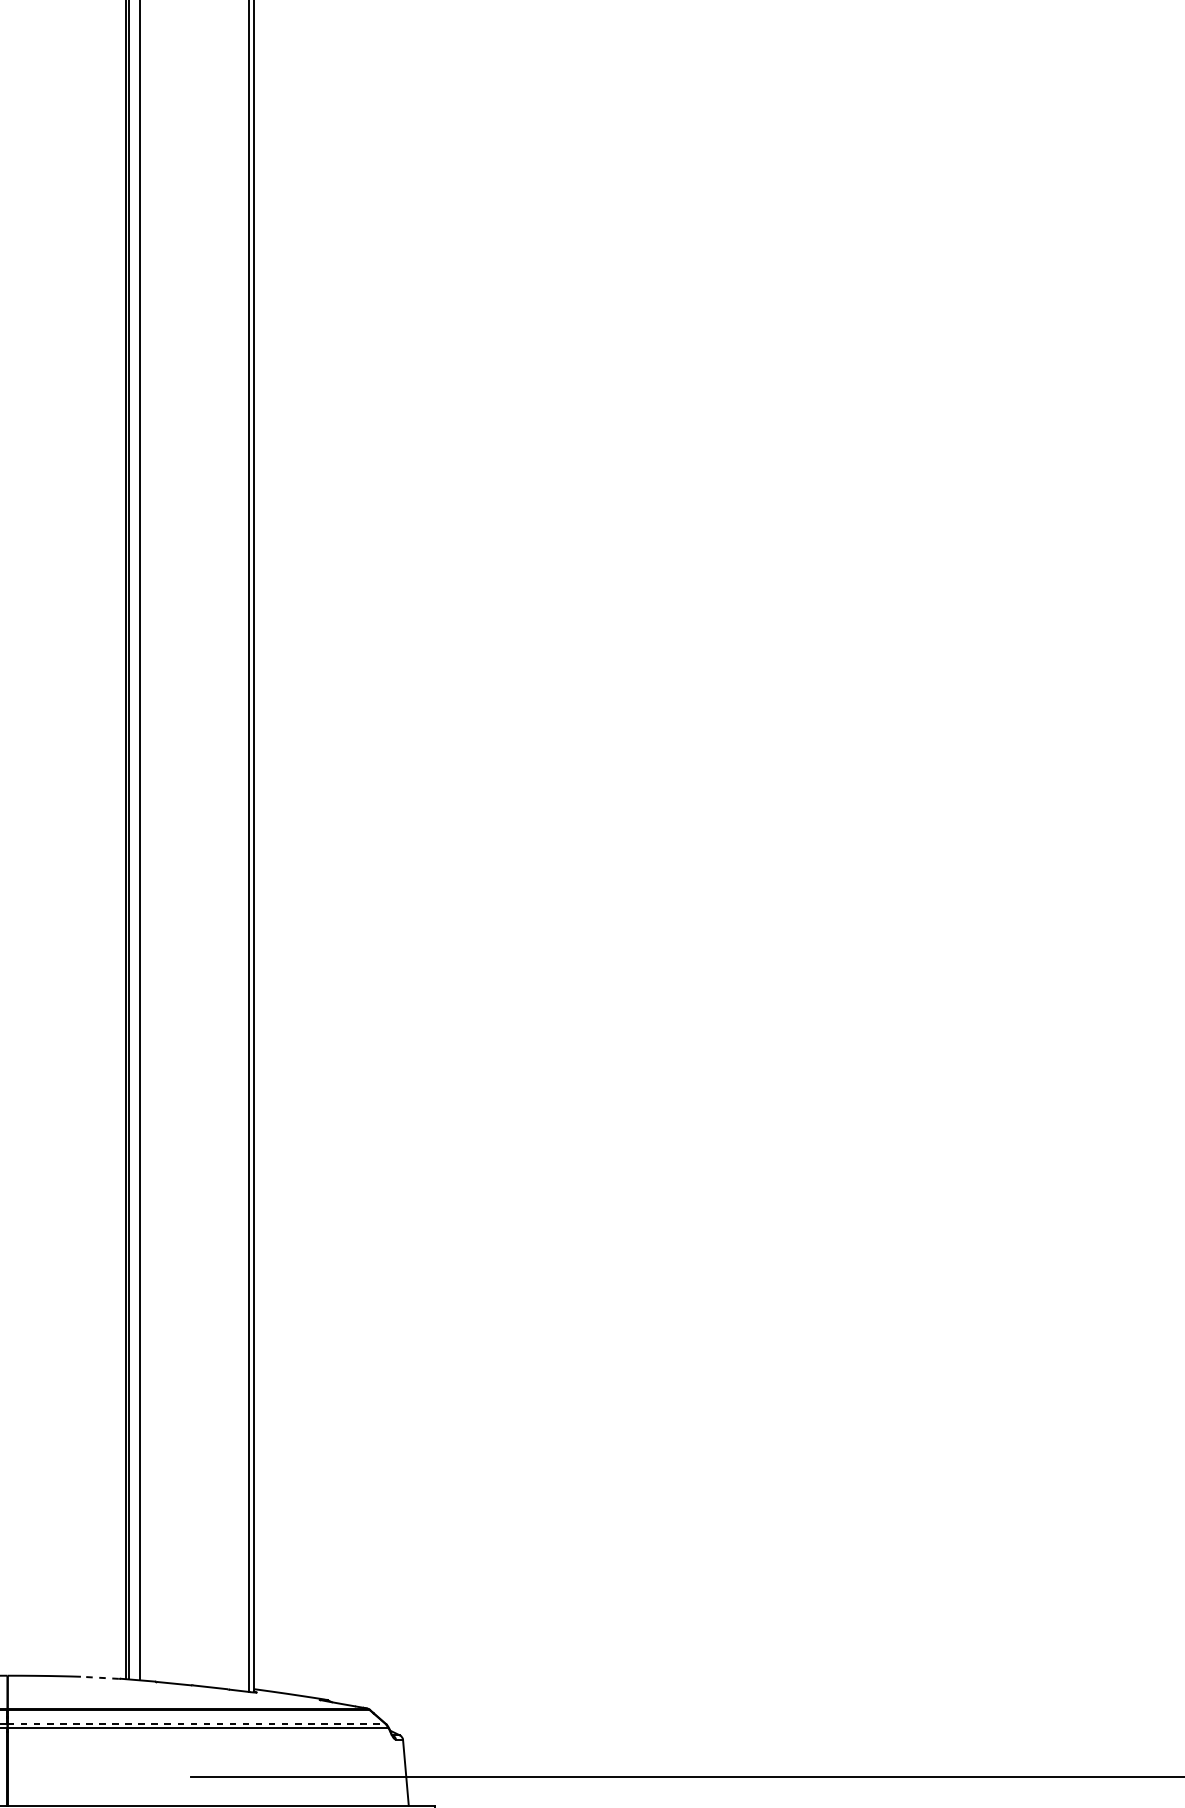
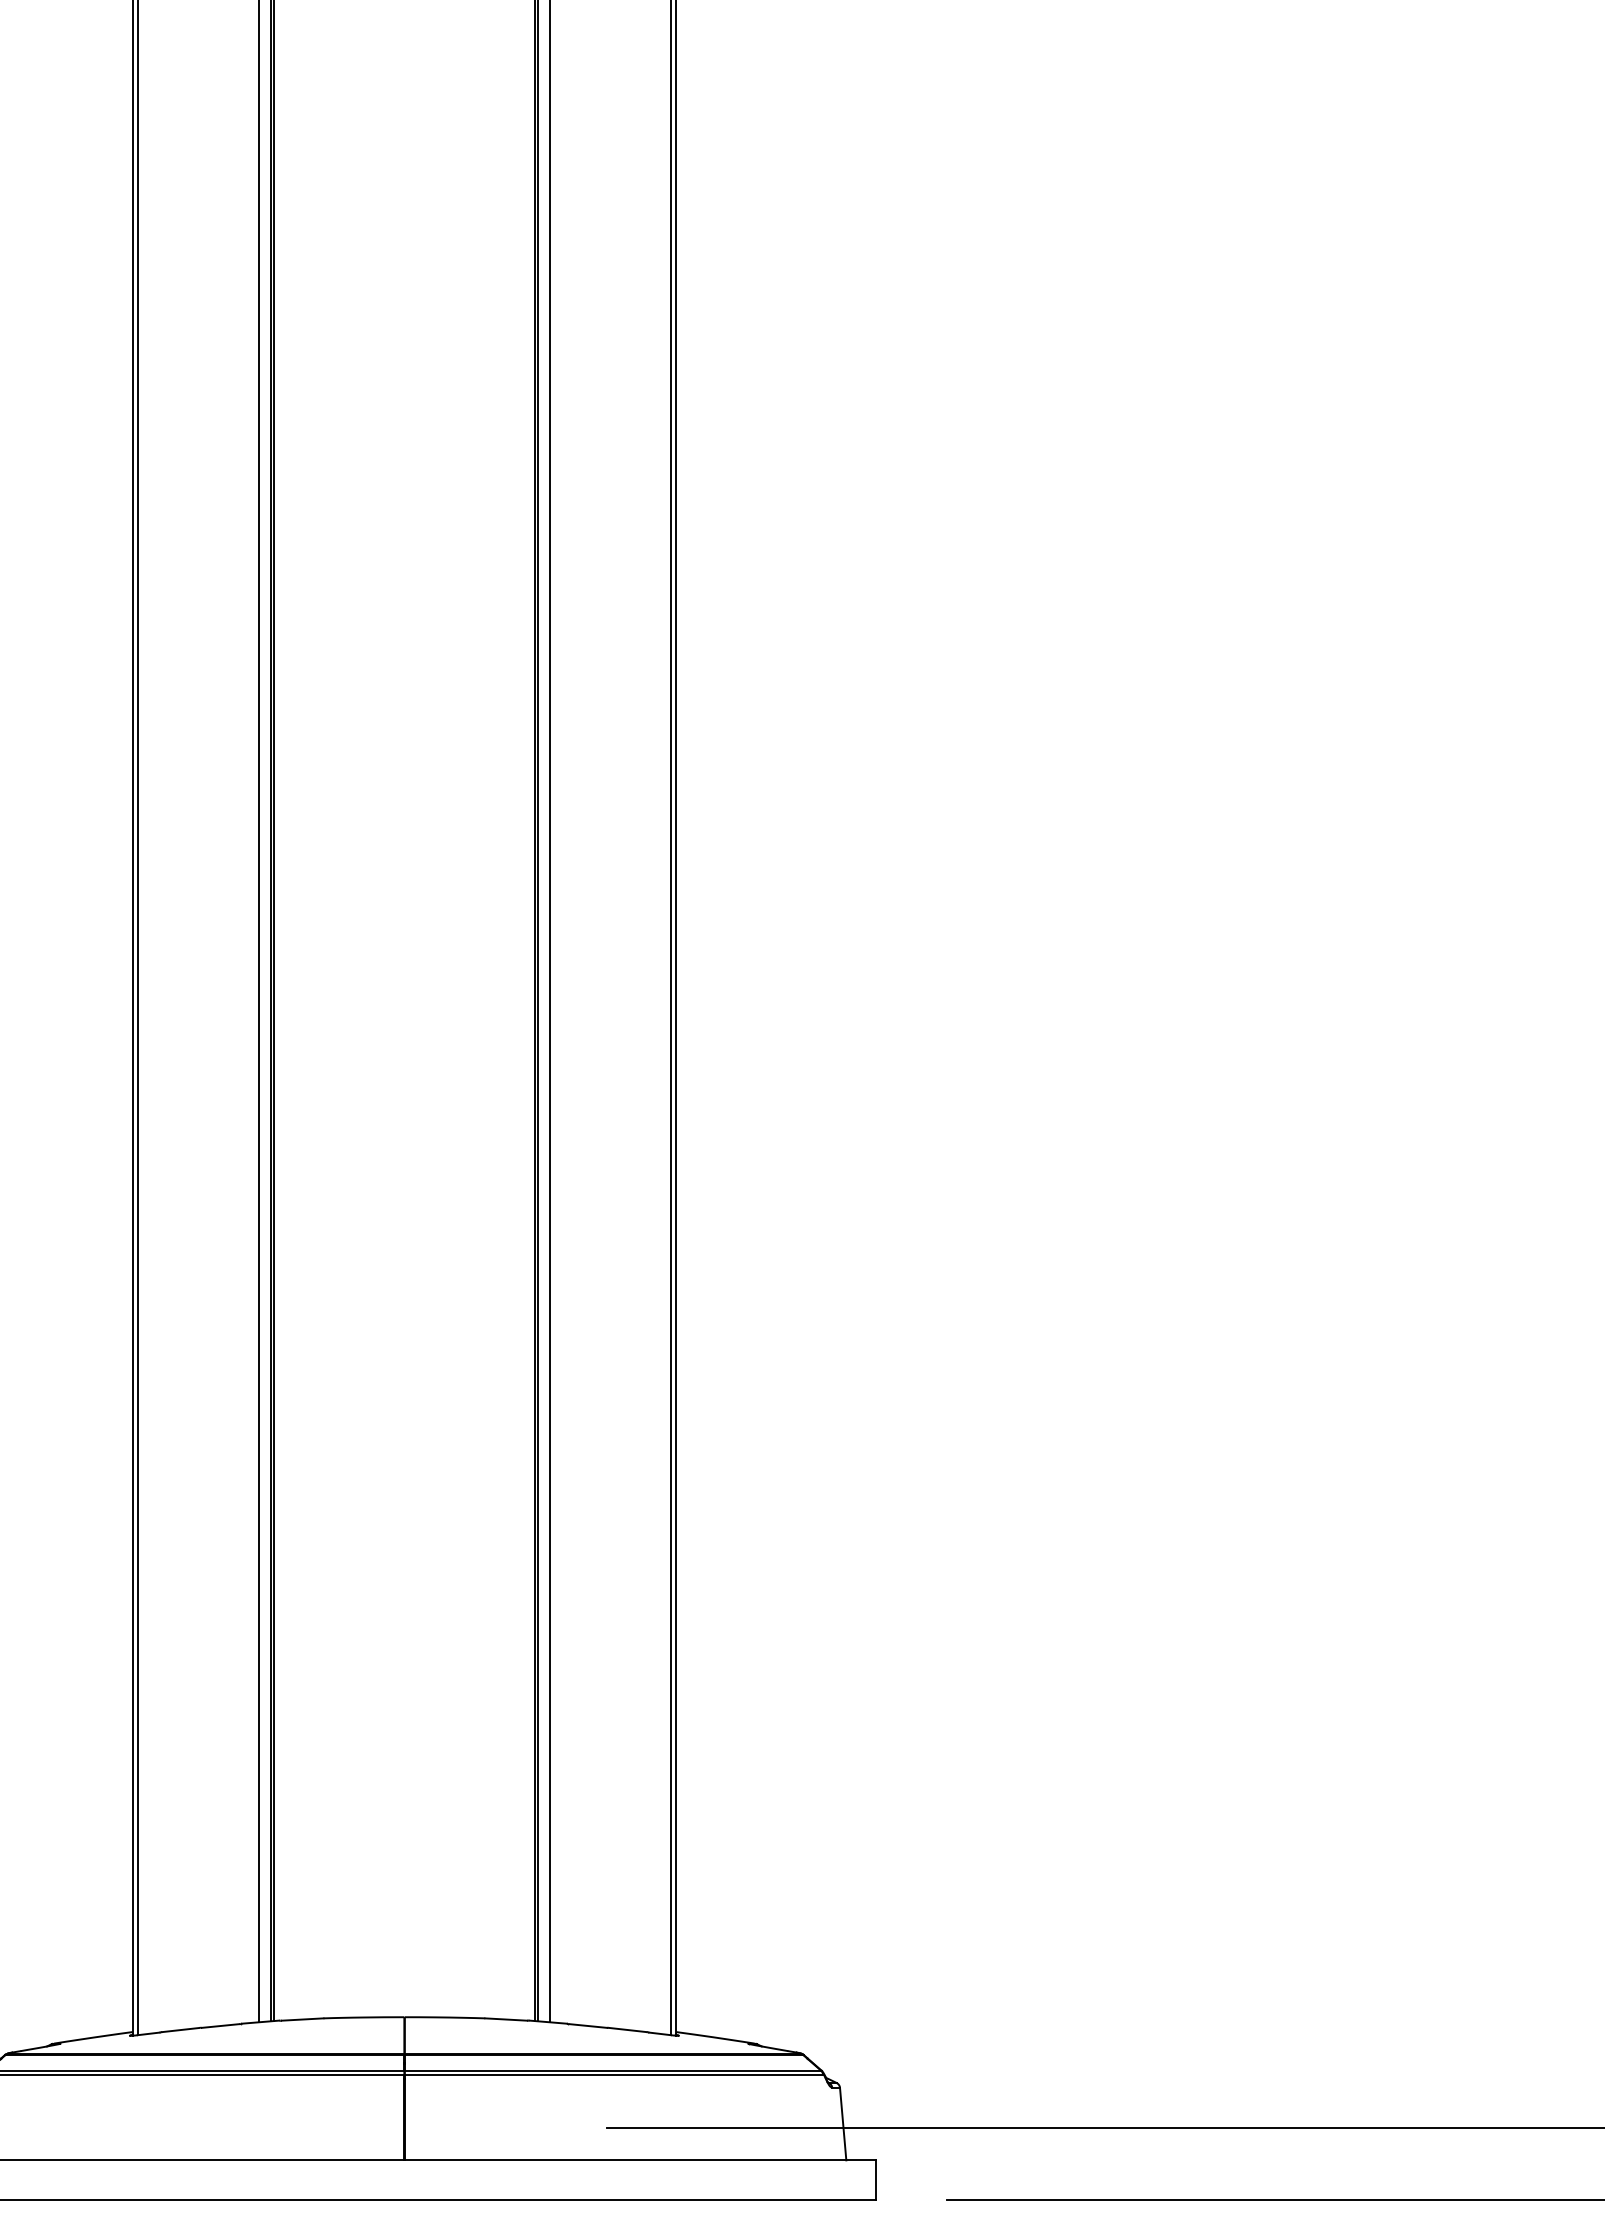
line: (100, 1677) -> (506, 2019), dashed -> solid
line: (197, 1724) -> (613, 2070), dashed -> solid

